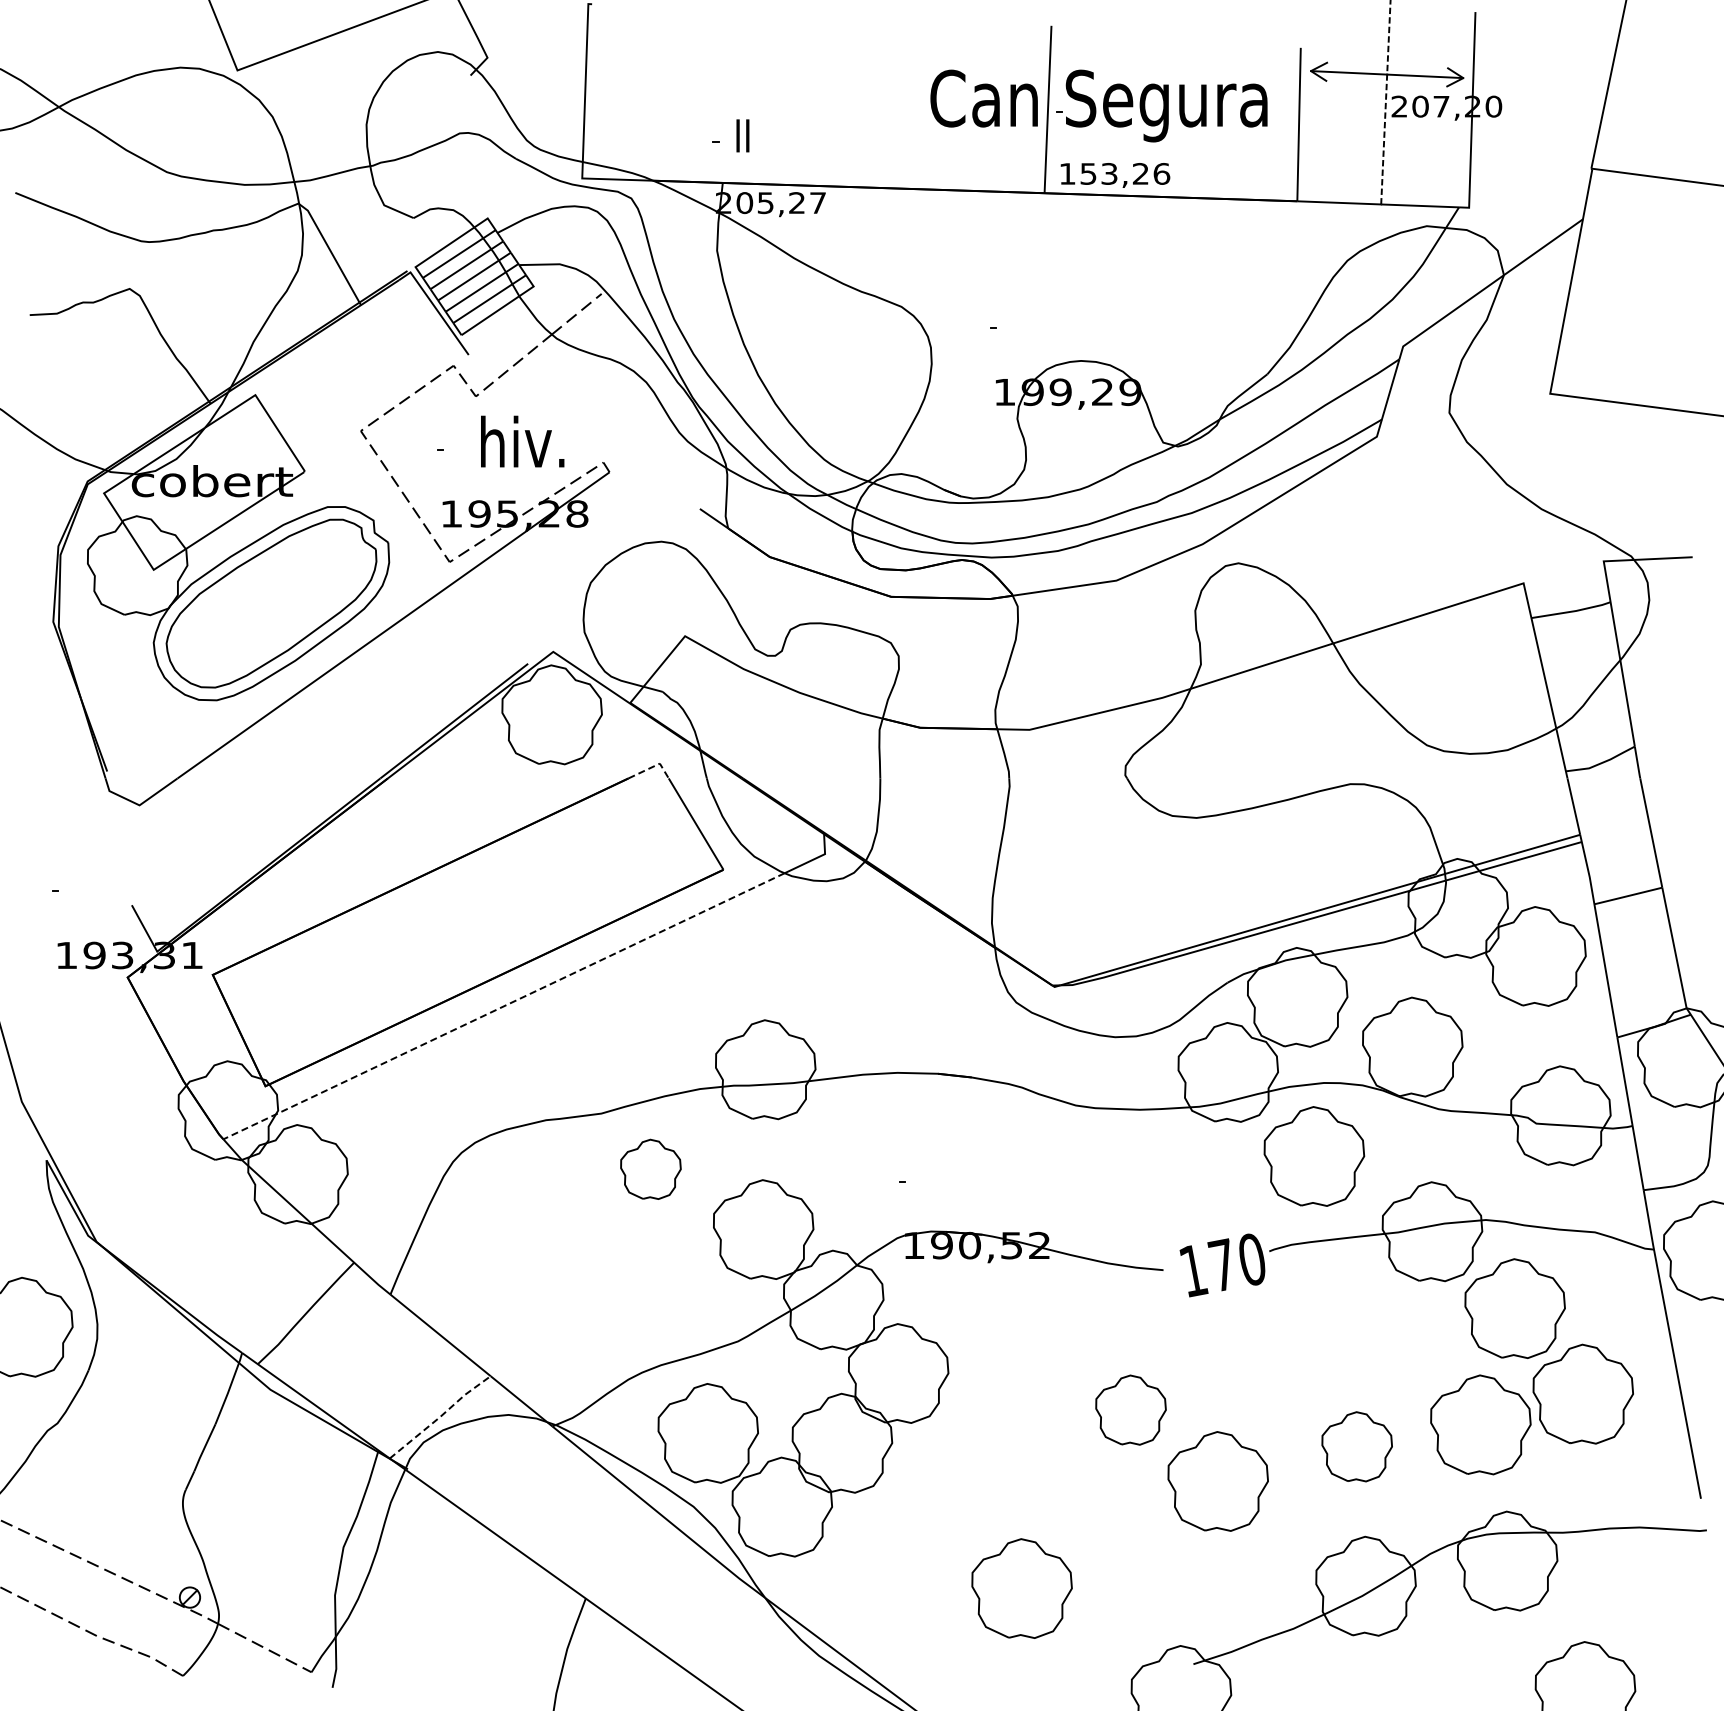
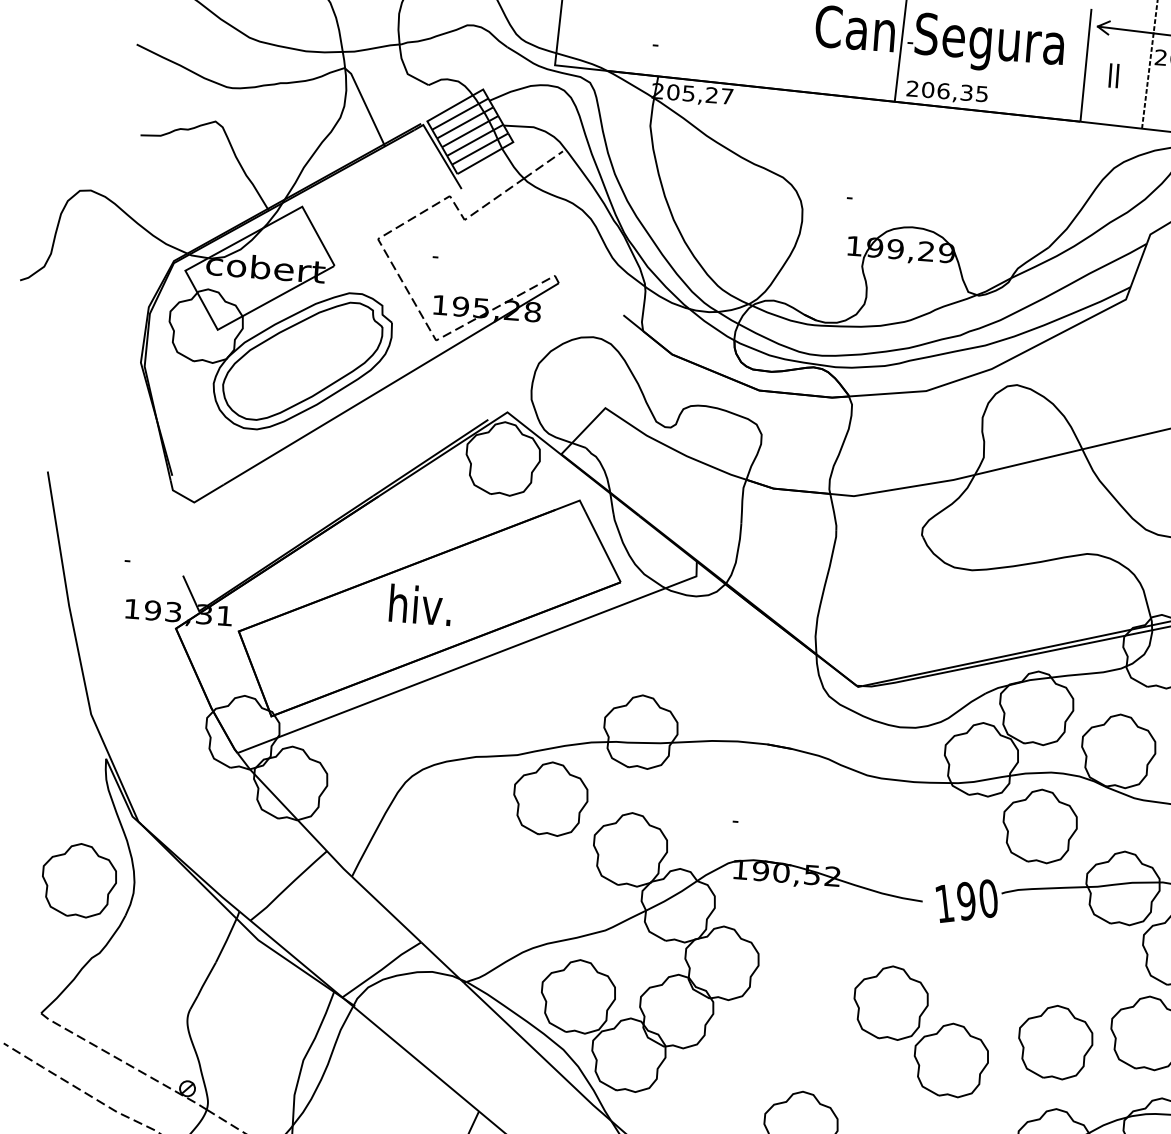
text: (742, 135) -> (1113, 75), moved
text: (1114, 173) -> (947, 91), 153,26 -> 206,35
text: (522, 441) -> (420, 604), moved
line: (652, 766) -> (574, 502), dashed -> solid
line: (504, 1006) -> (451, 670), dashed -> solid
part: (650, 1169) -> (550, 798), size x1.67
text: (1221, 1264) -> (965, 900), 170 -> 190
part: (1130, 1409) -> (890, 1002), size x1.43
line: (440, 1417) -> (382, 970), dashed -> solid
part: (1356, 1446) -> (1055, 1042), size x1.43

